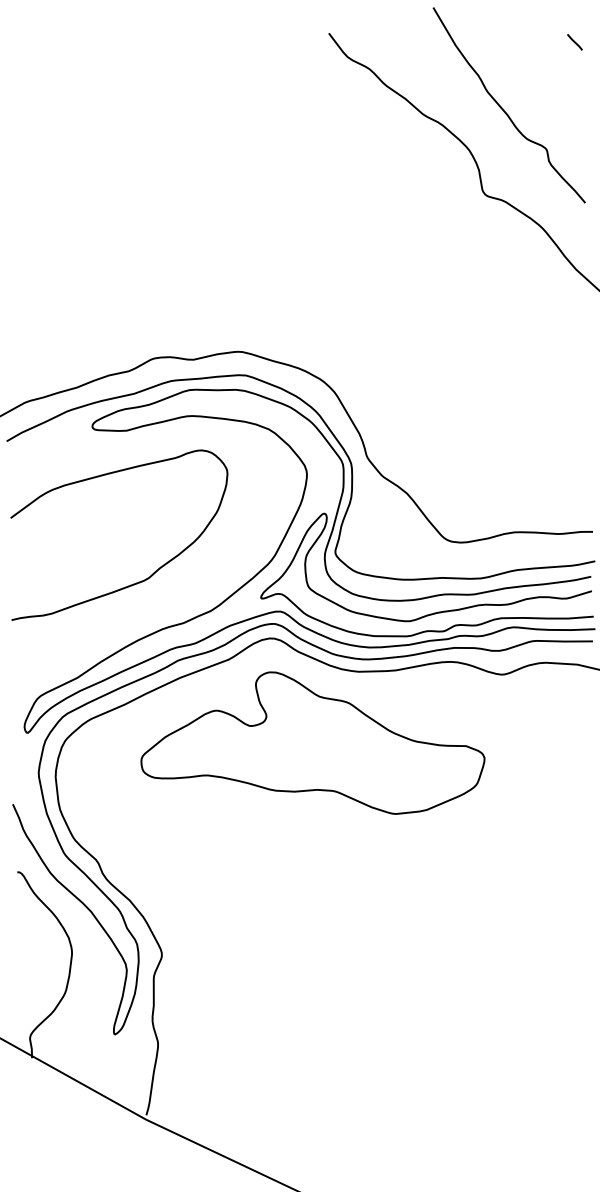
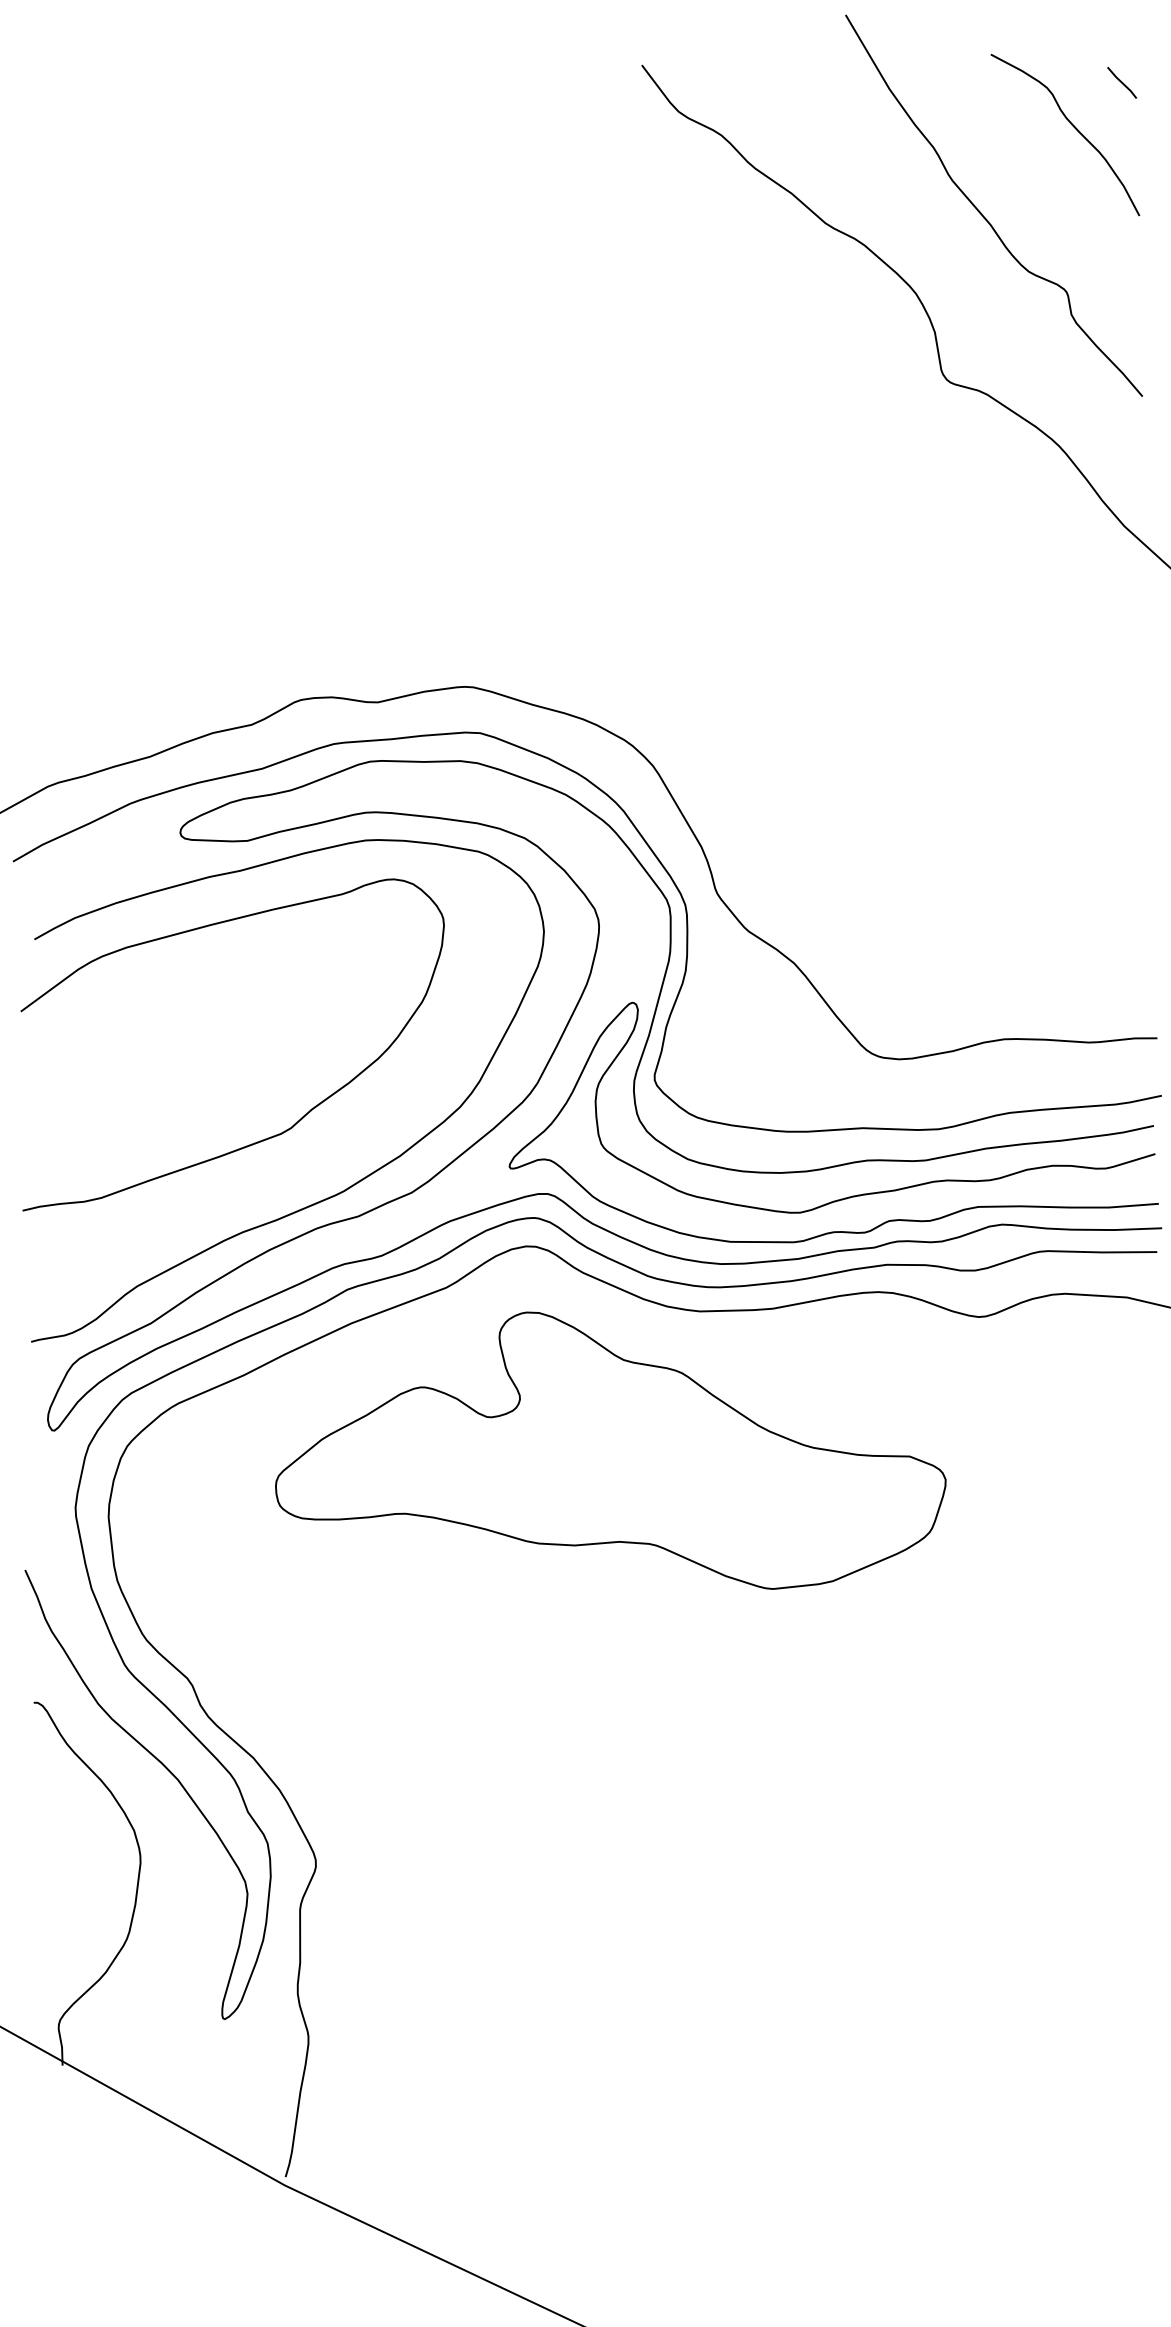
curve: (548, 64) -> (1070, 126), added
curve: (170, 611) -> (332, 1193), added

